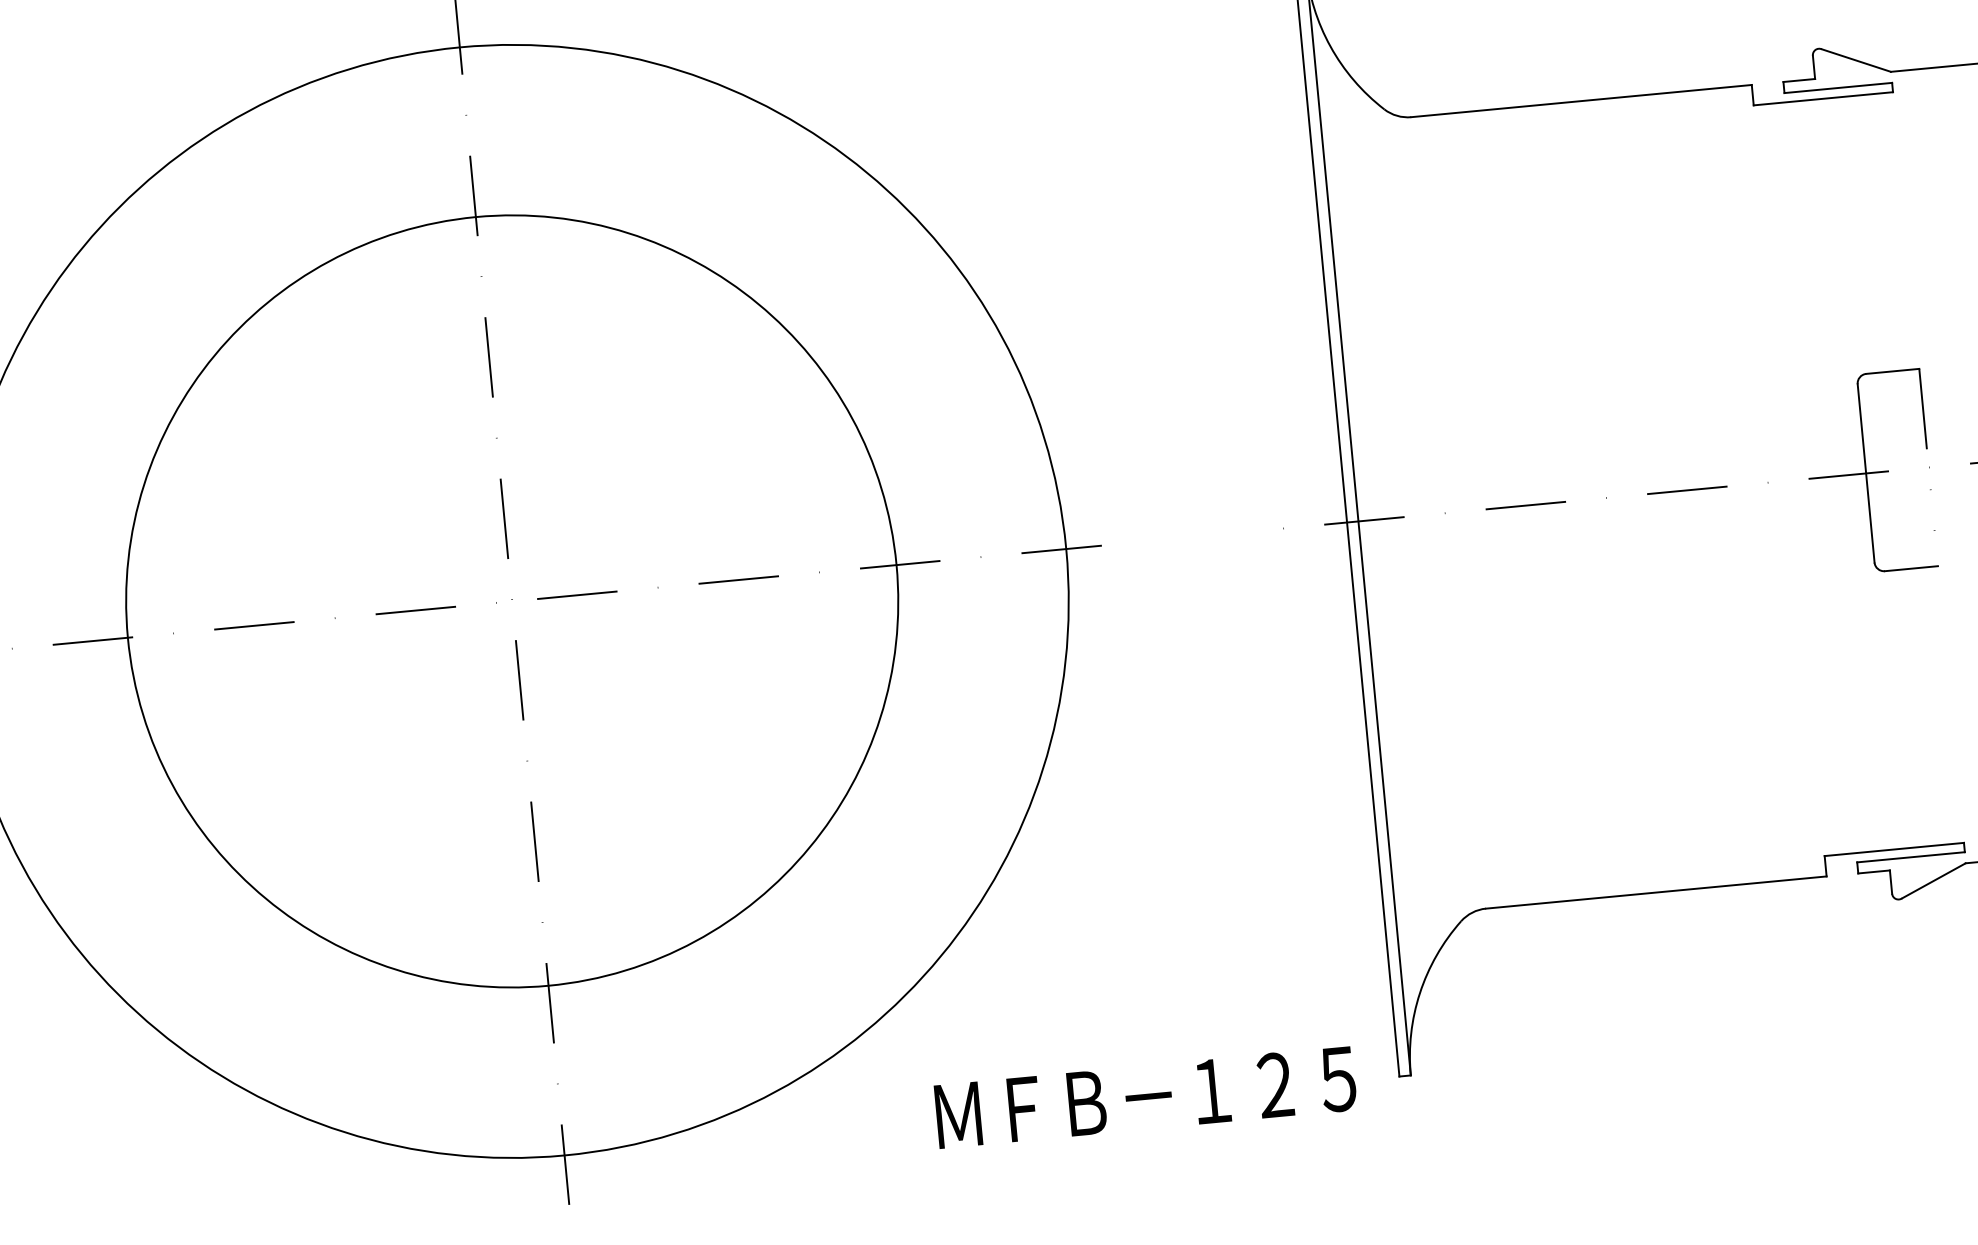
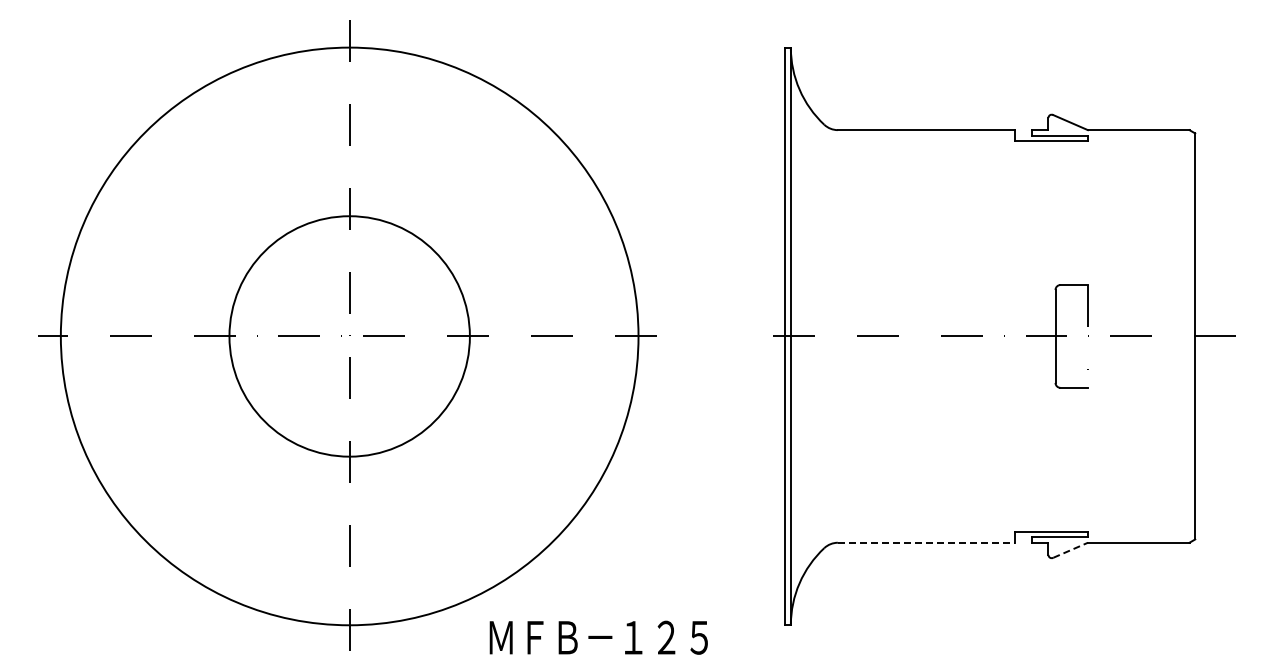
circle: (511, 601) -> (349, 336), size x0.6
line: (1933, 881) -> (1070, 550), solid -> dashed
line: (1655, 892) -> (926, 542), solid -> dashed
text: (1145, 1097) -> (598, 637), moved

